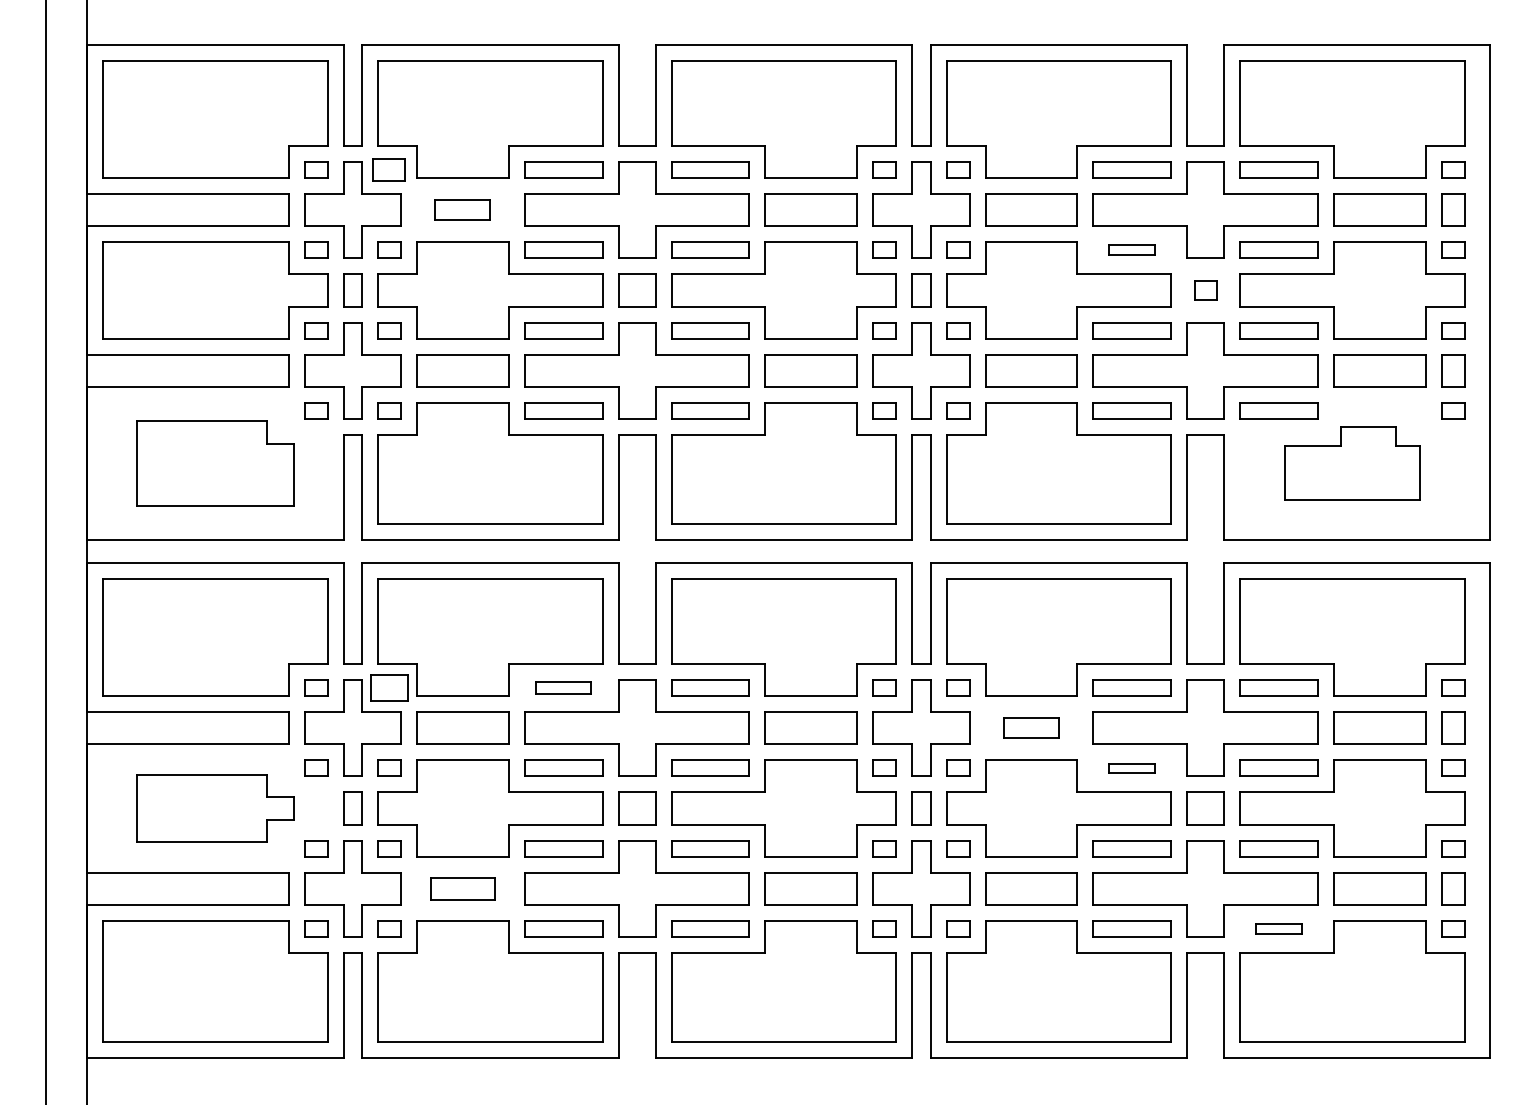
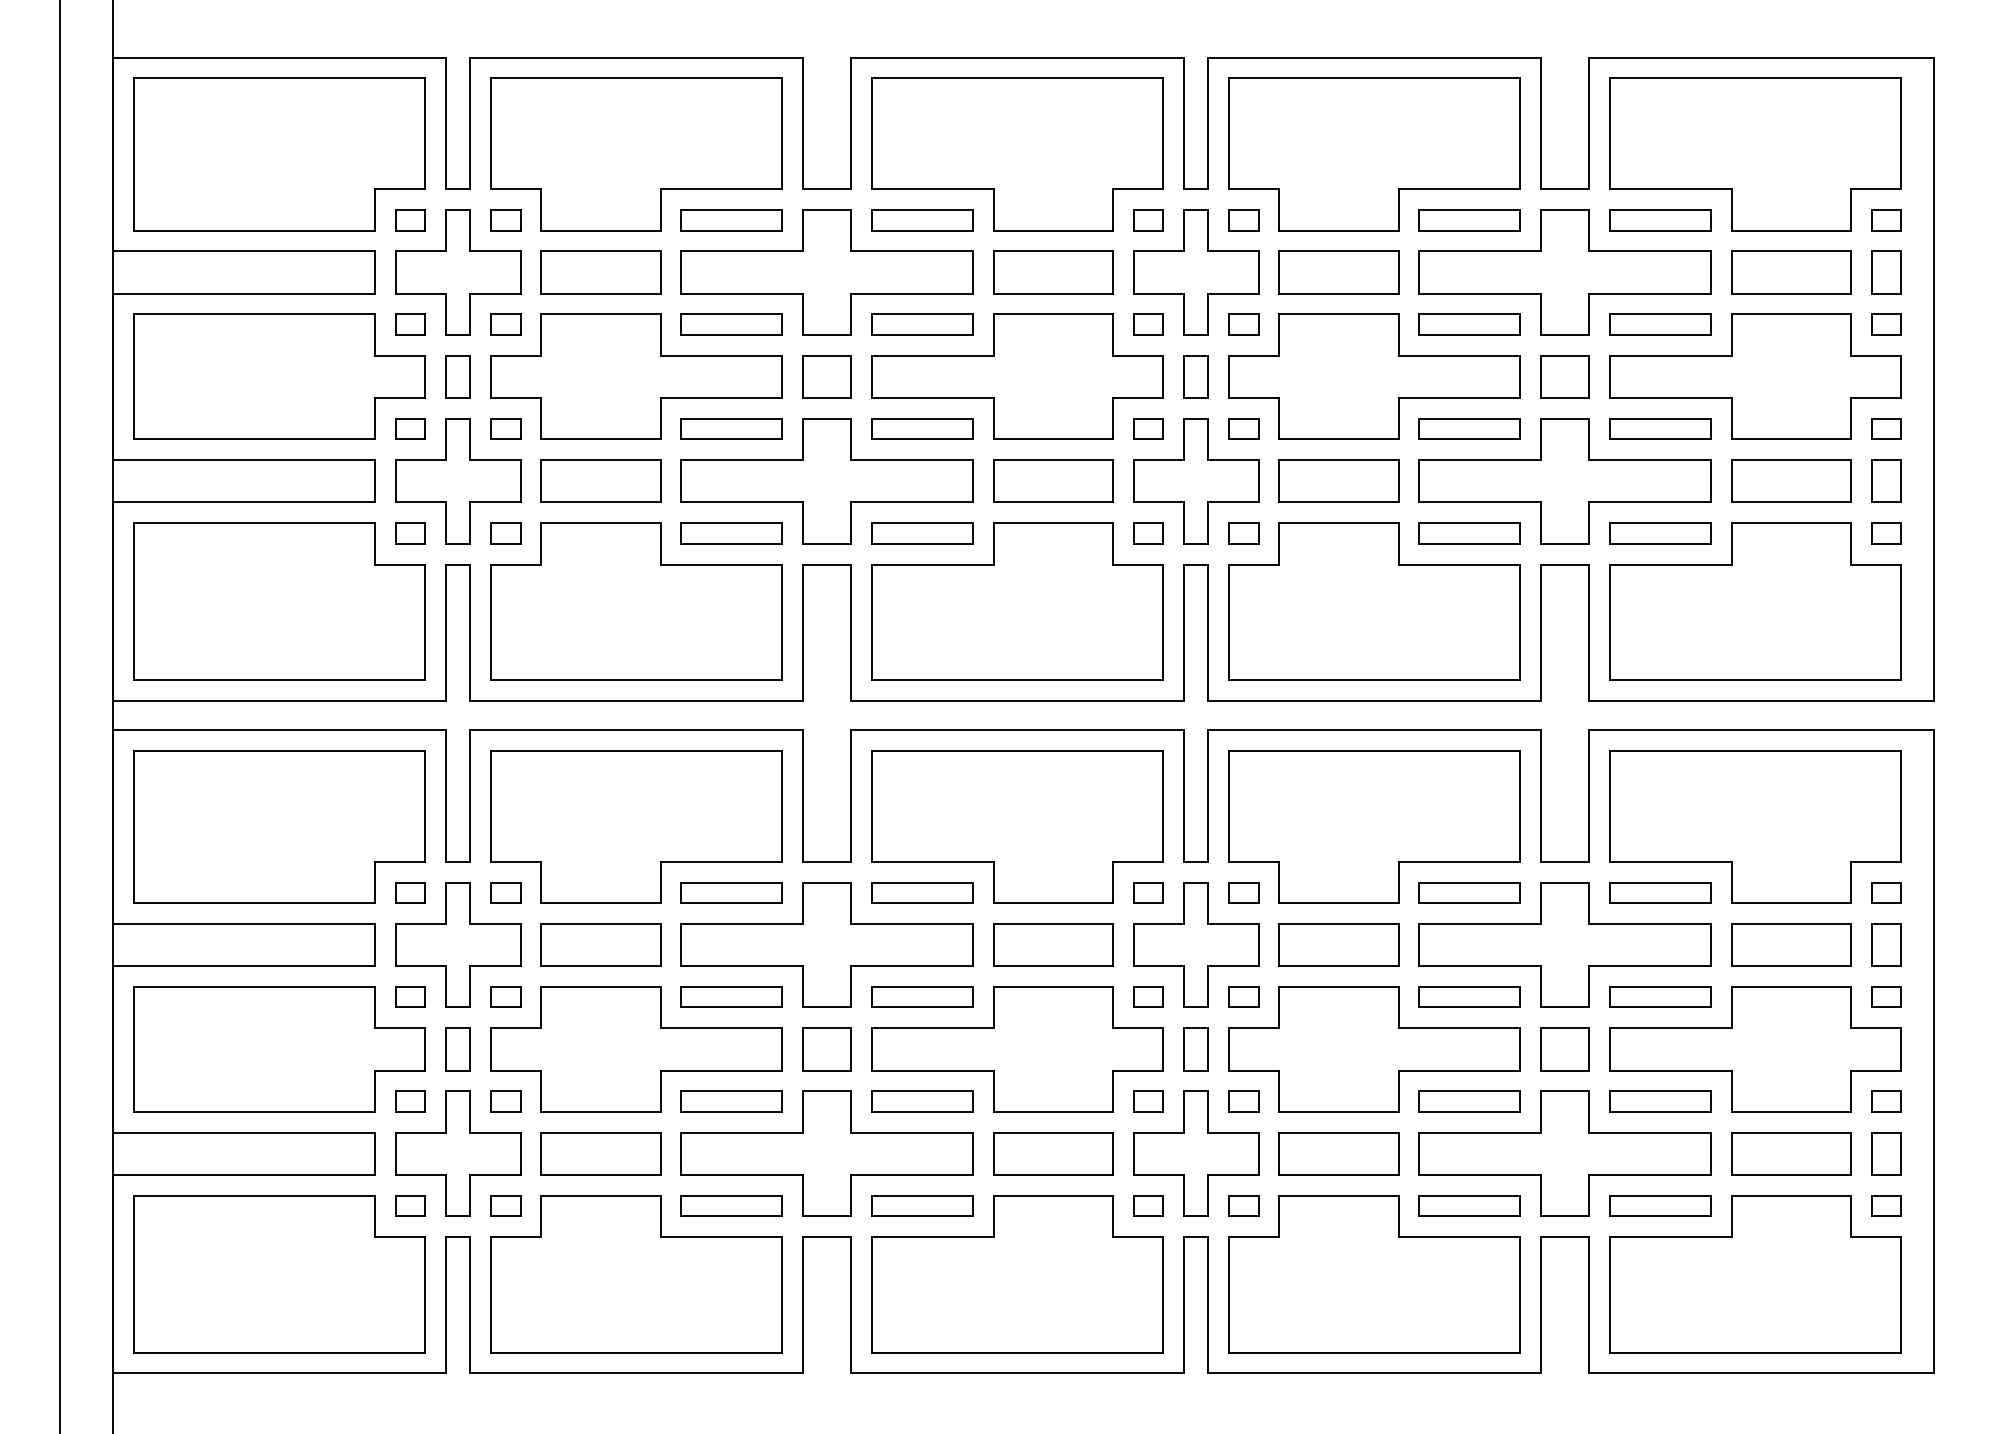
part: (389, 169) -> (505, 220), size x0.71
part: (462, 210) -> (600, 272), size x1.67
part: (1132, 250) -> (1469, 324), size x1.67
part: (1205, 290) -> (1564, 376), size x1.67
part: (215, 463) -> (279, 601), size x1.43
part: (1352, 463) -> (1755, 601), size x1.67
part: (389, 687) -> (505, 892), size x0.62
part: (563, 687) -> (731, 892), size x1.43
part: (1031, 727) -> (1338, 944), size x1.67
part: (1132, 767) -> (1469, 996), size x1.67
part: (215, 808) -> (279, 1049), size x1.43
part: (462, 888) -> (600, 1153), size x1.43
part: (1279, 928) -> (1660, 1205), size x1.67

